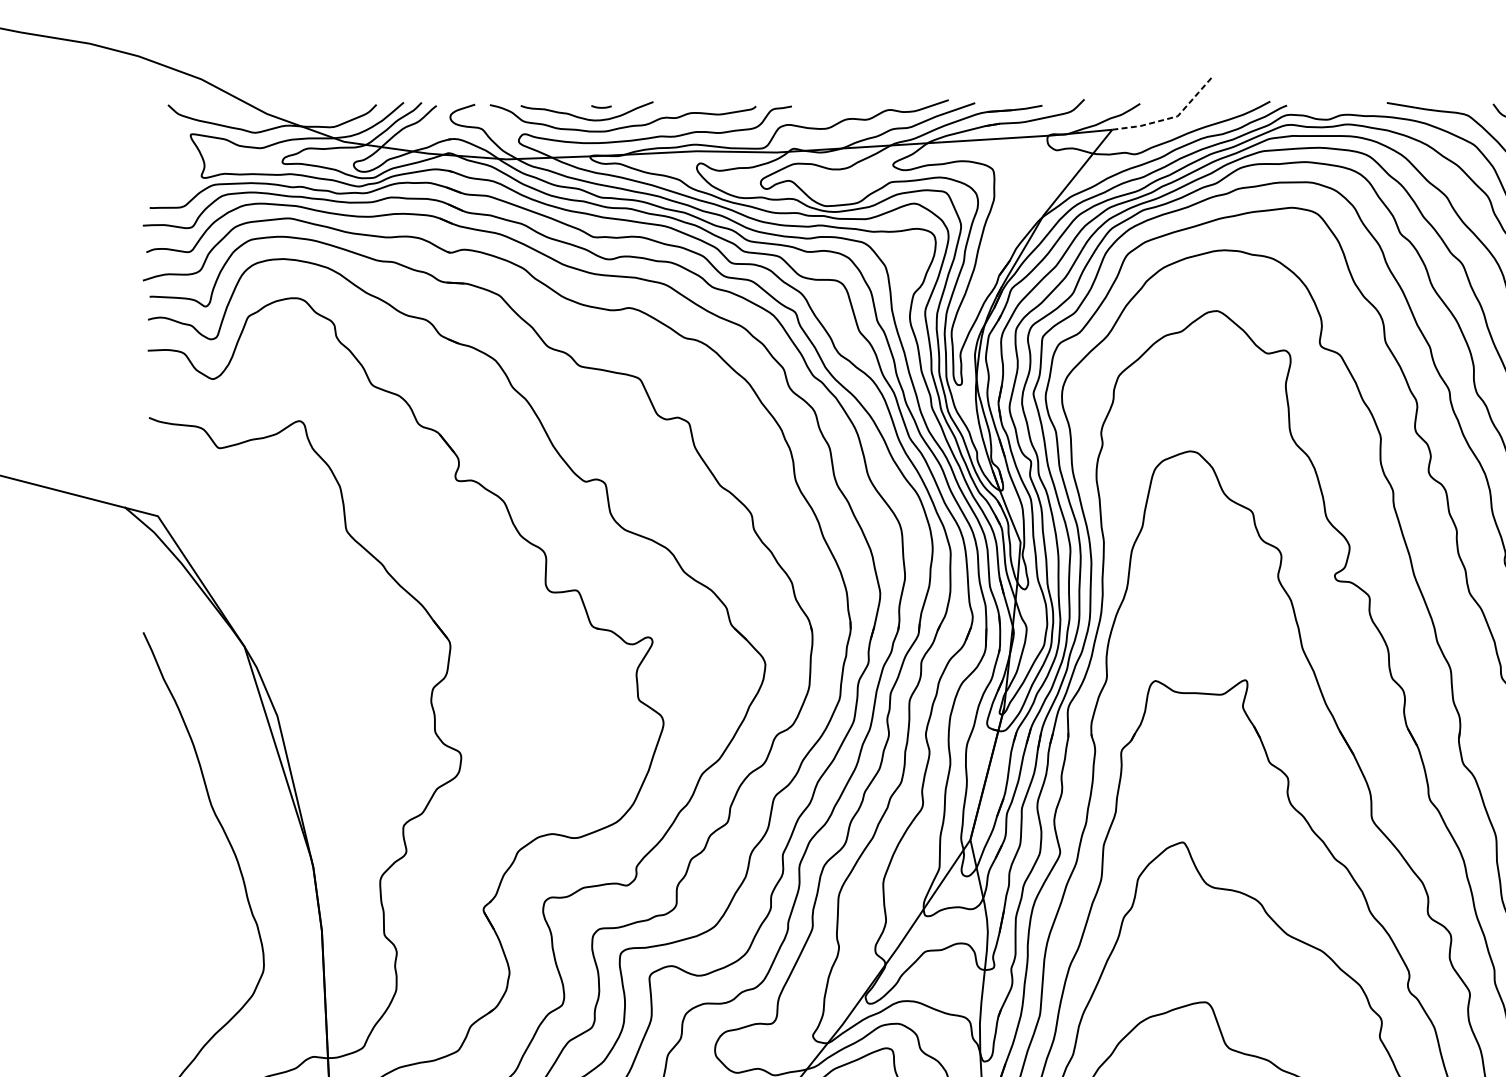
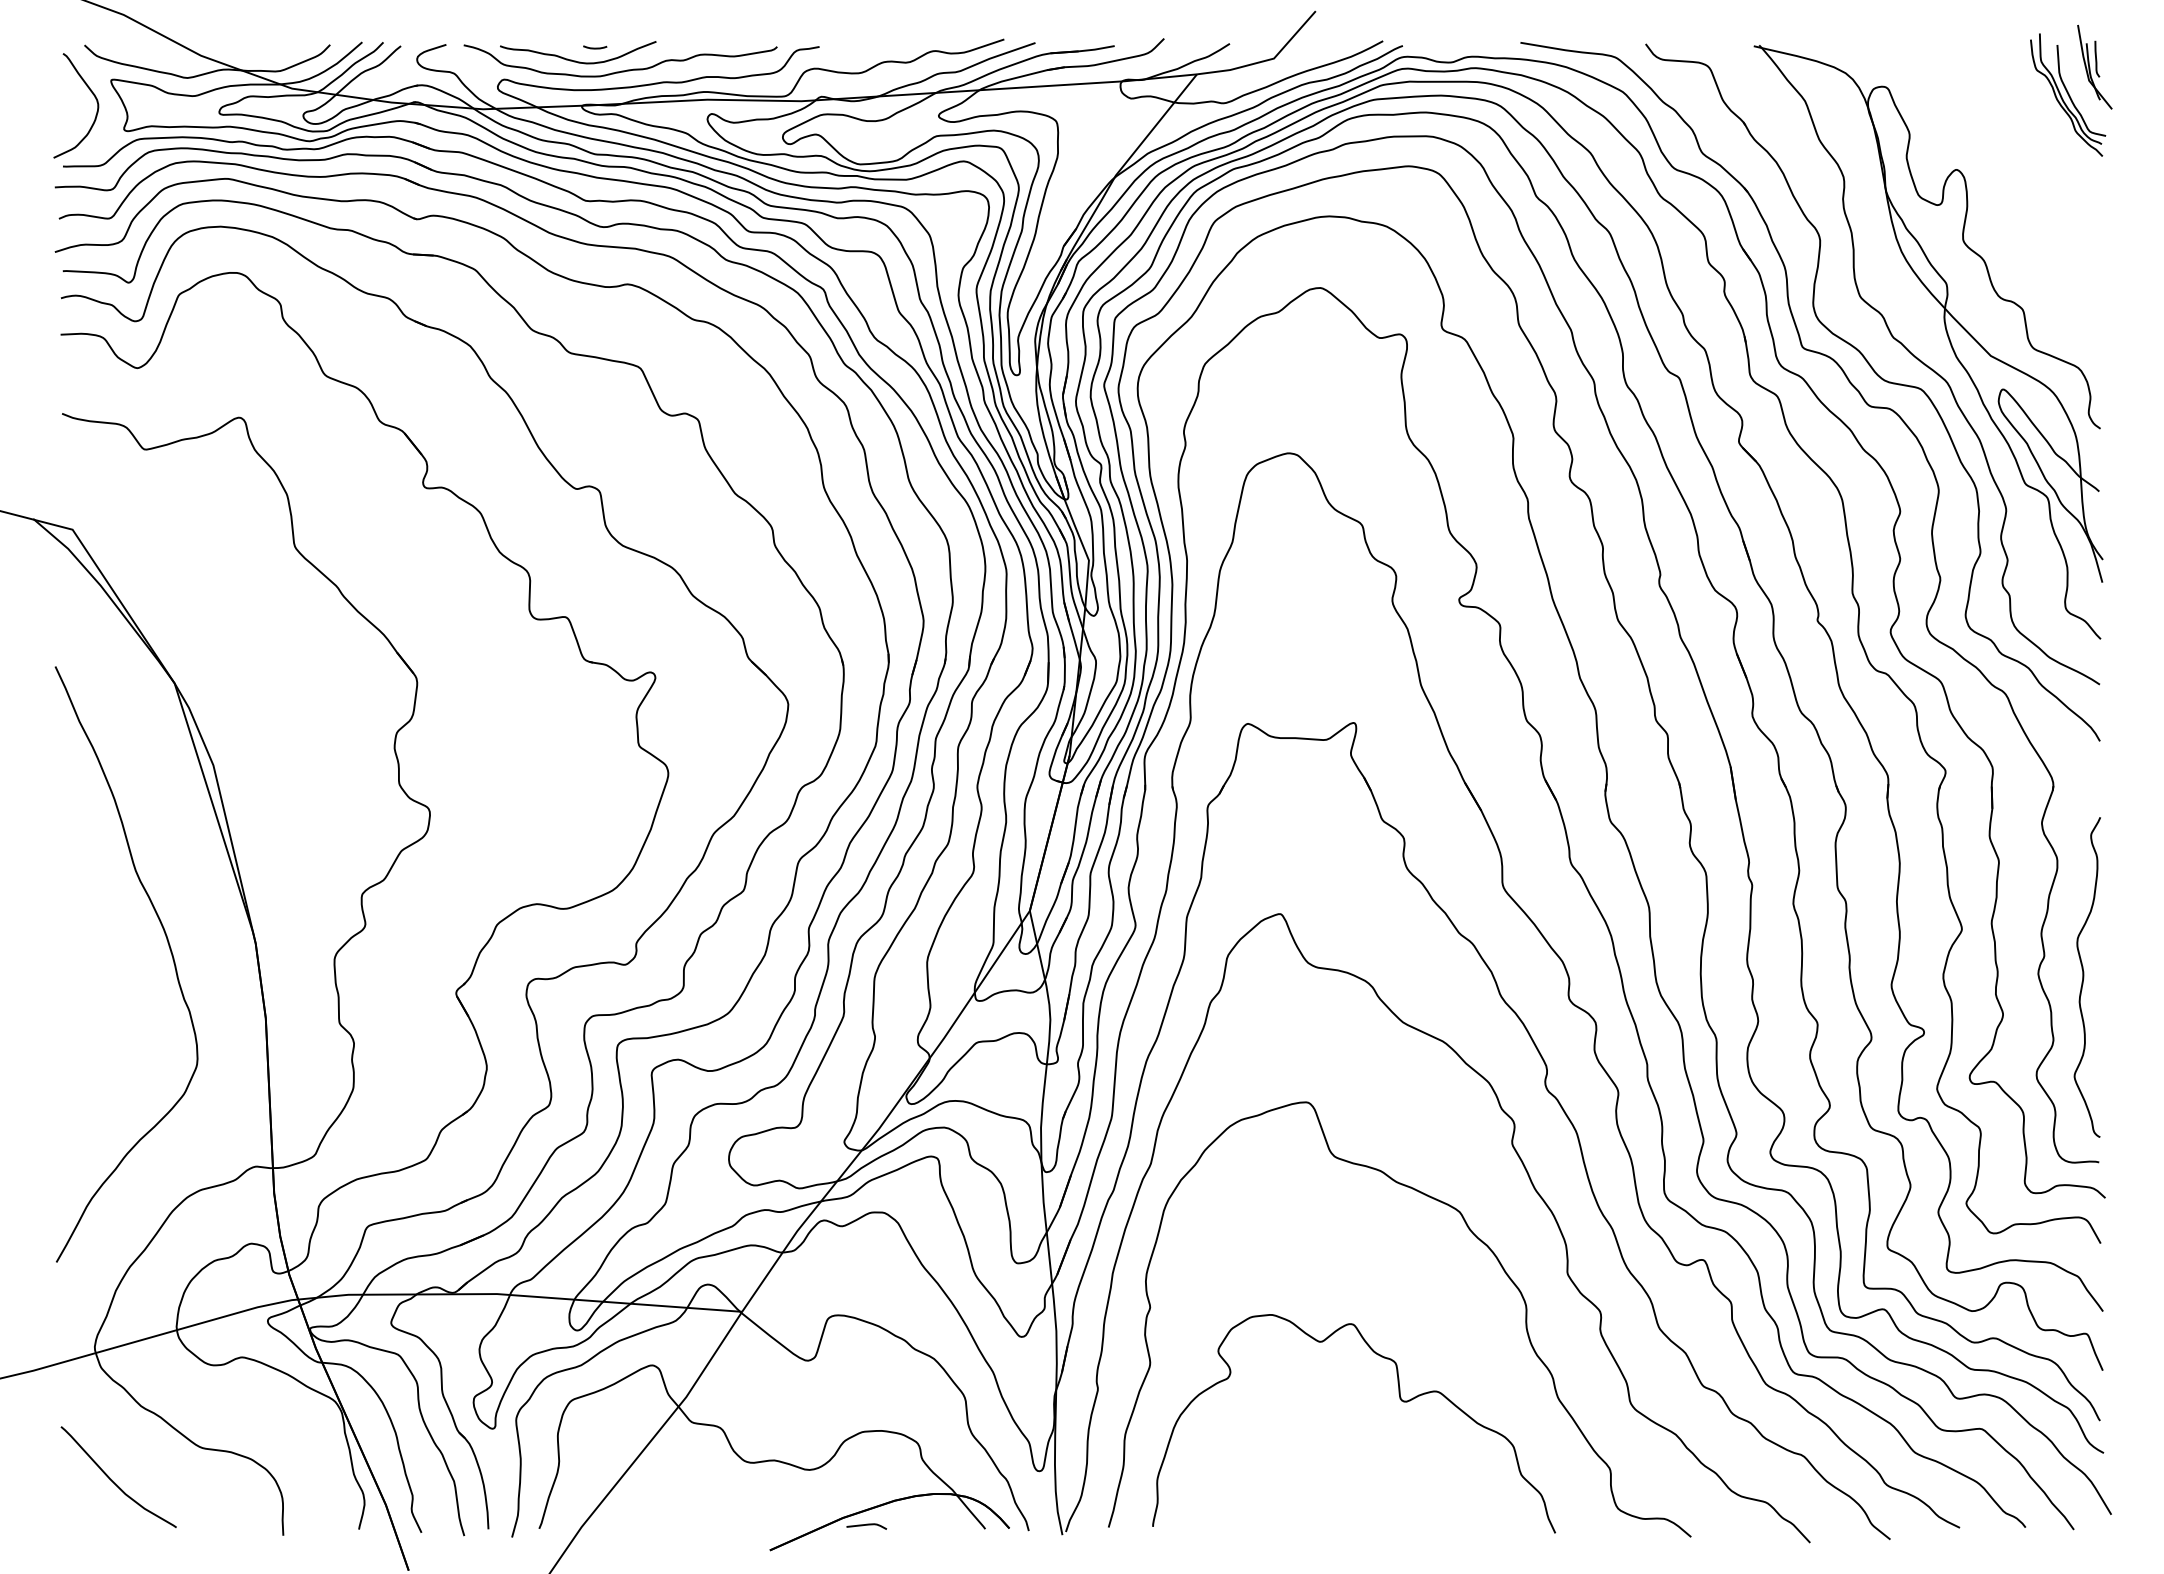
line: (1171, 117) -> (1266, 60), dashed -> solid
curve: (174, 146) -> (92, 94), added

